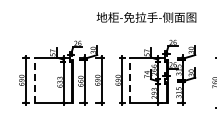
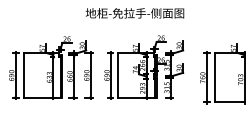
line: (34, 80) -> (24, 75), dashed -> solid
line: (129, 80) -> (118, 75), dashed -> solid

